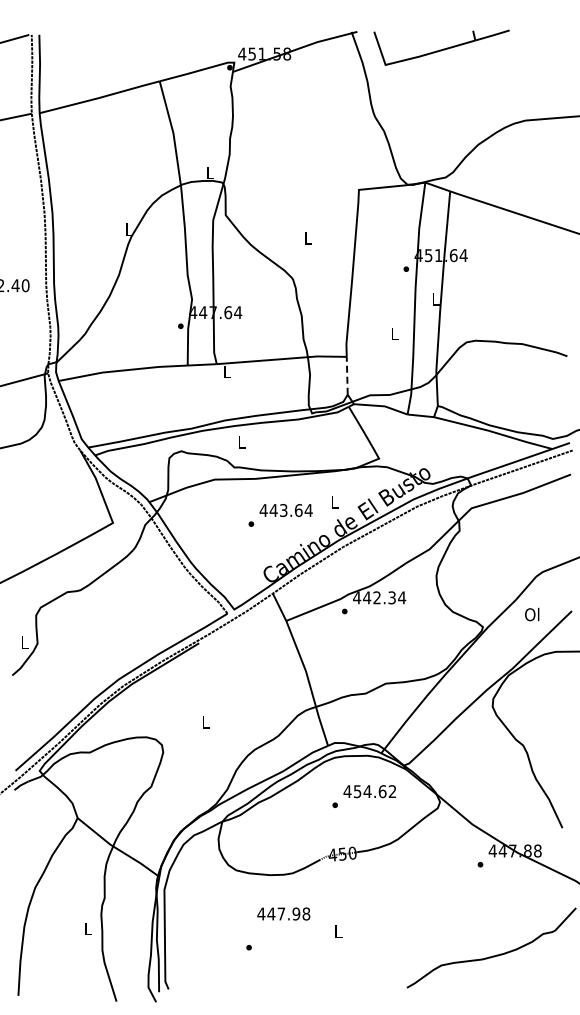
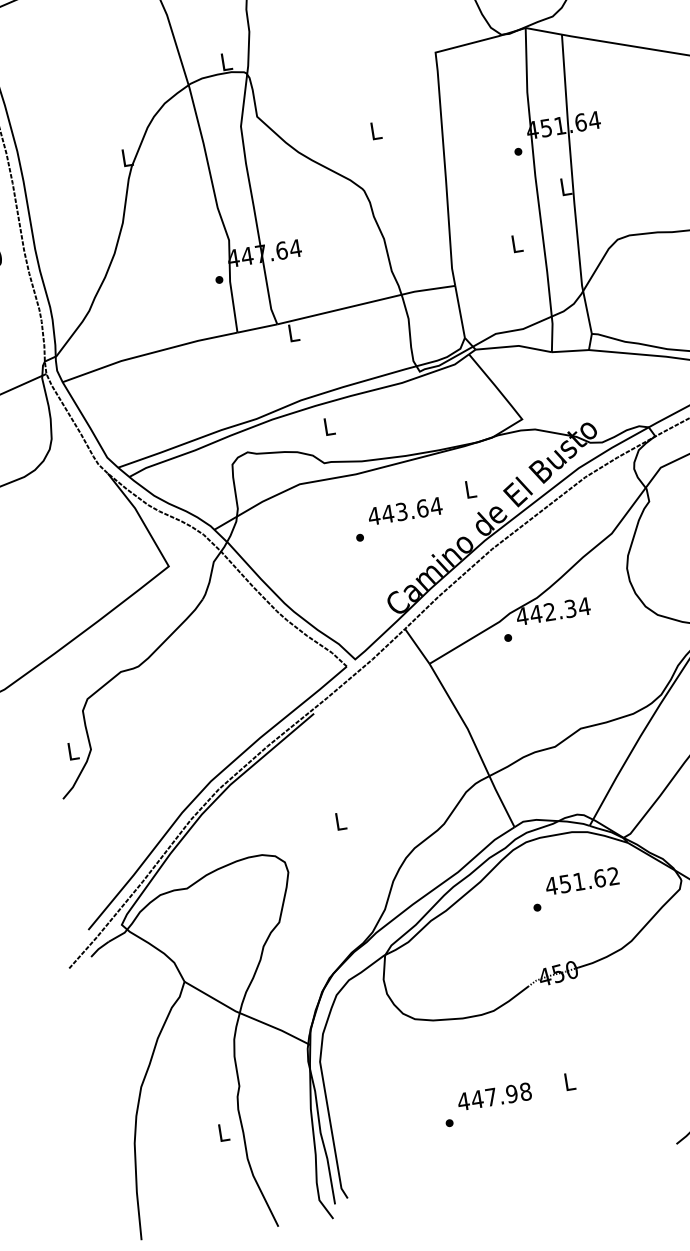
line: (347, 375) -> (460, 311), dashed -> solid
text: (367, 791) -> (578, 881), 454.62 -> 451.62
text: (283, 913) -> (494, 1096), moved

